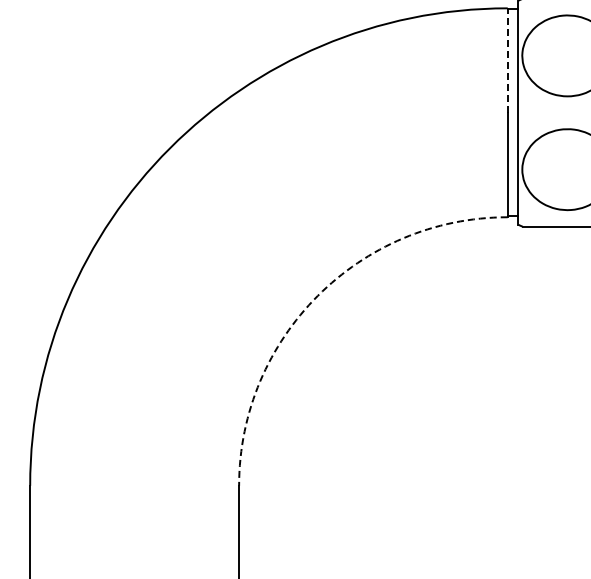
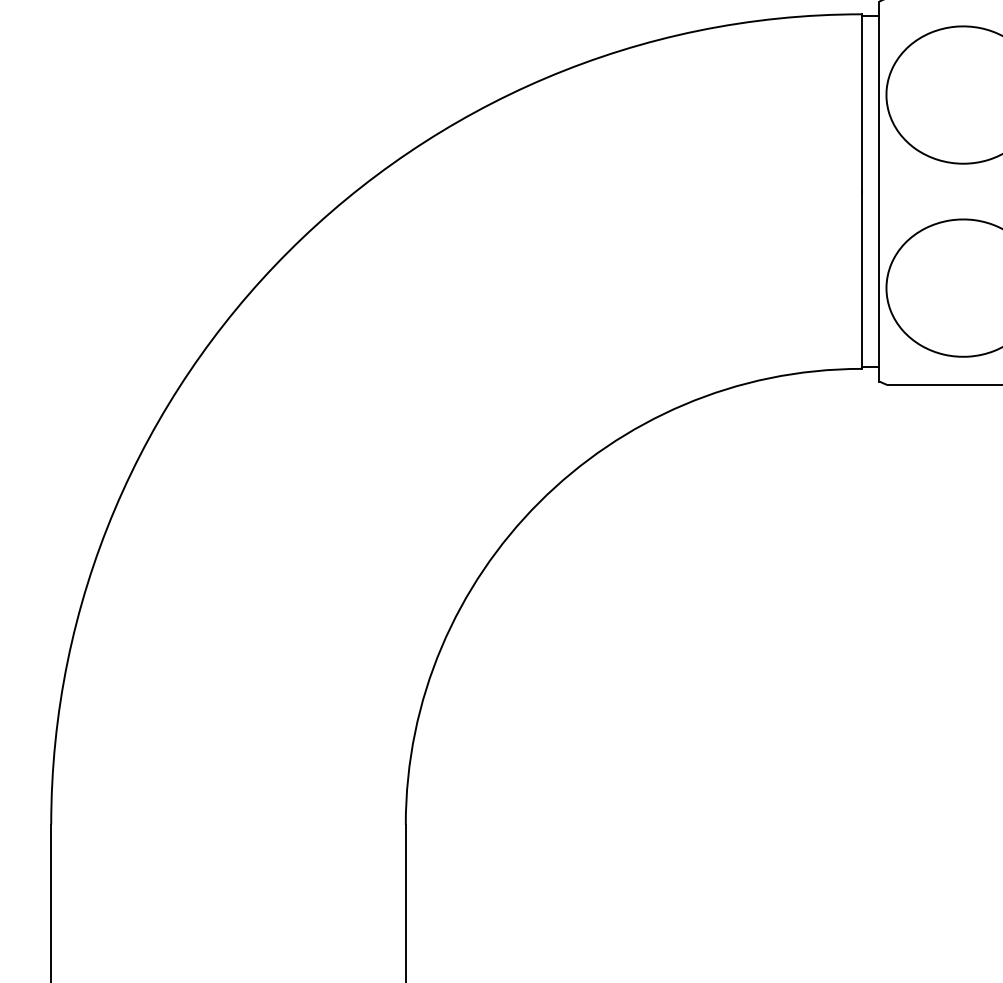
line: (507, 60) -> (861, 102), dashed -> solid
arc: (317, 295) -> (538, 501), dashed -> solid

